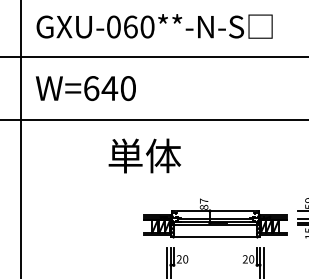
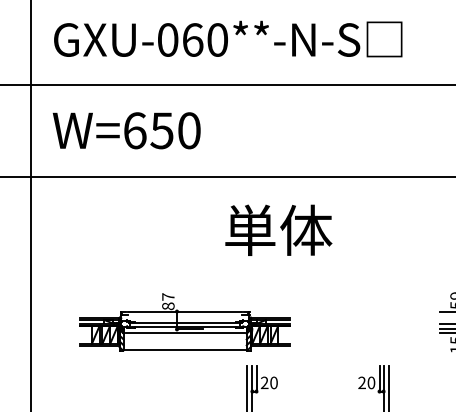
text: (109, 88) -> (161, 130), W=640 -> W=650
text: (144, 155) -> (278, 229), moved
part: (215, 218) -> (185, 322), moved

